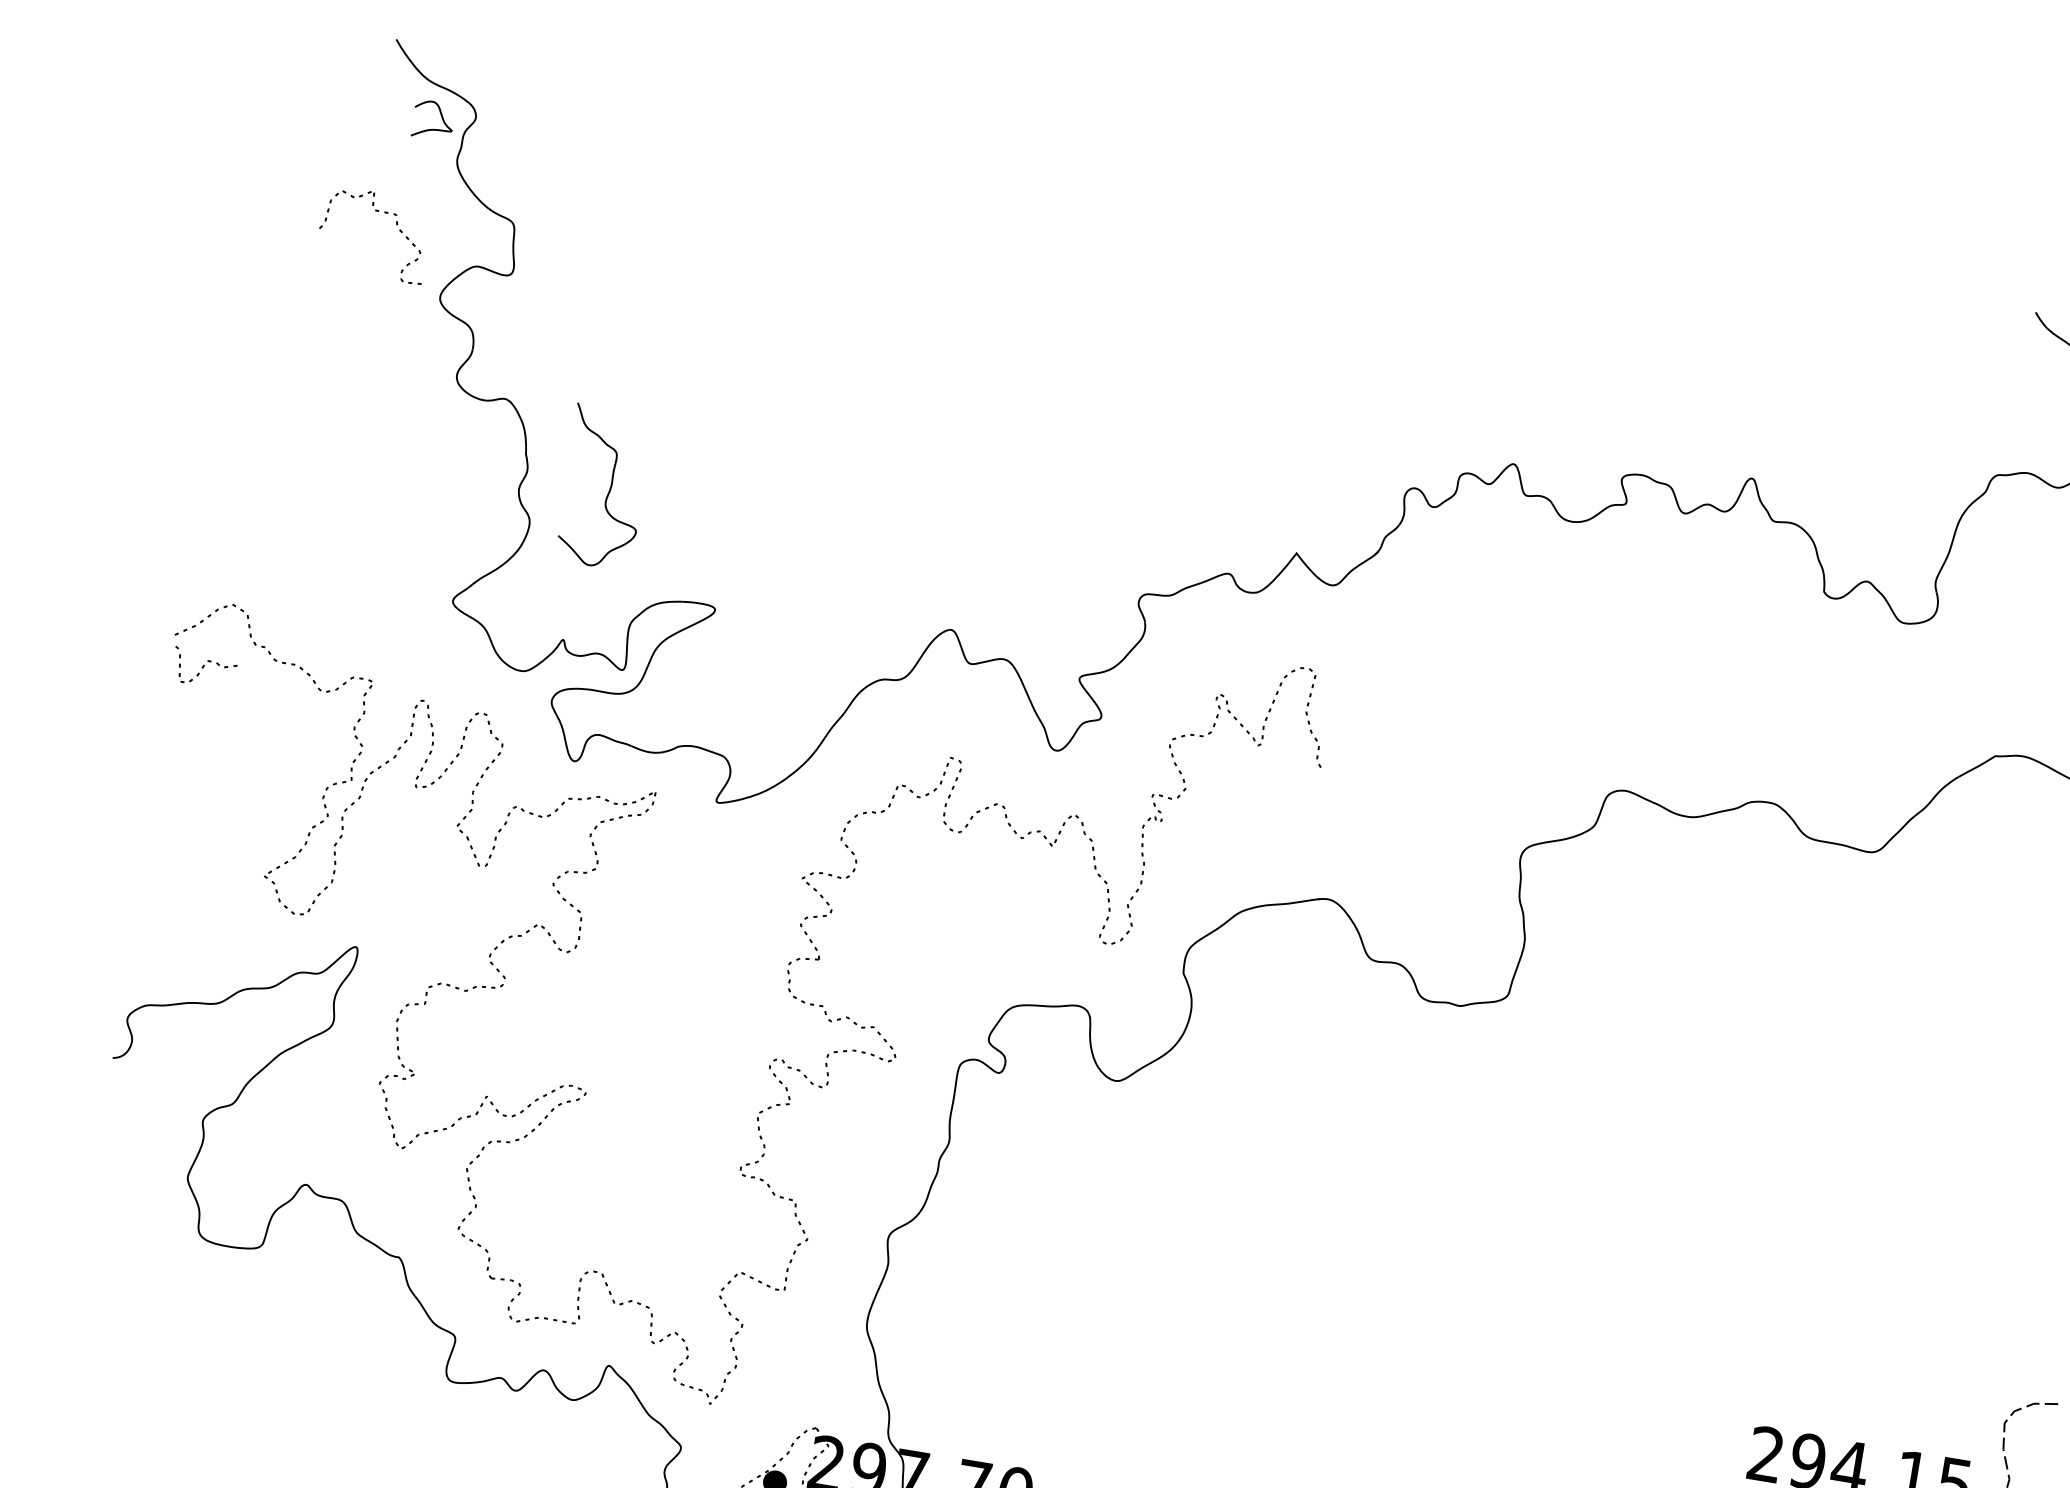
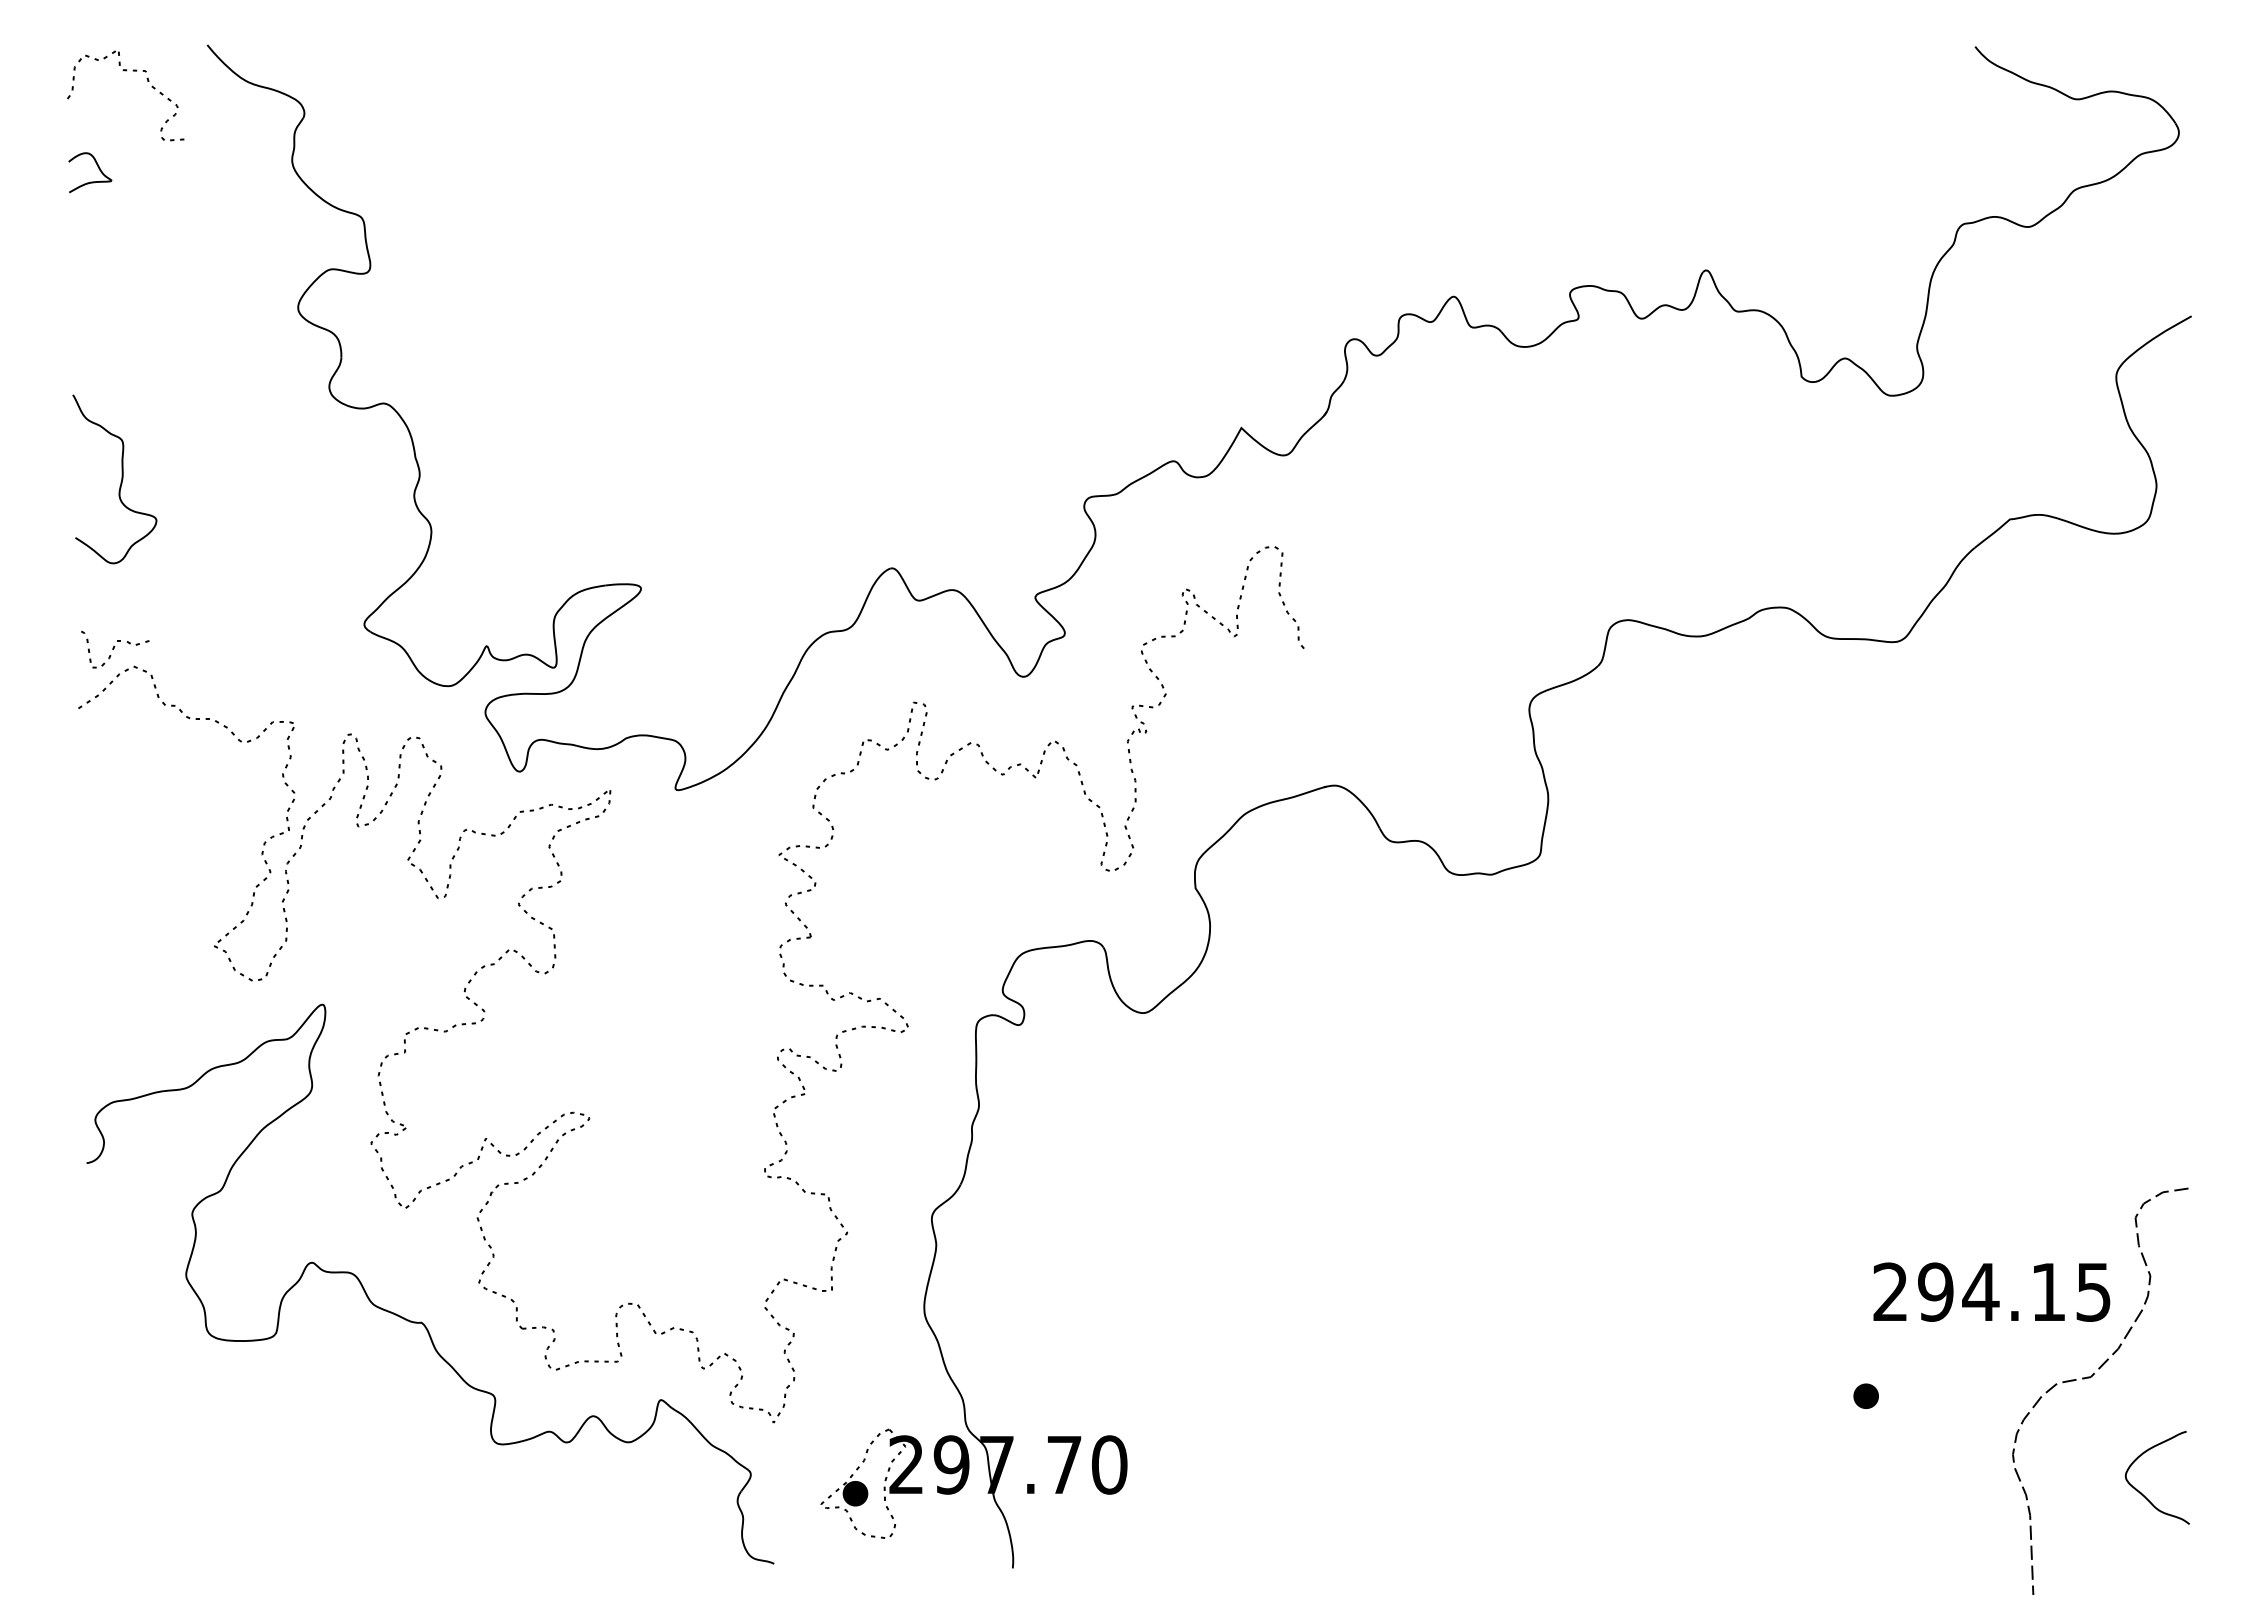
curve: (441, 117) -> (98, 168), moved
curve: (377, 212) -> (125, 71), moved
curve: (608, 491) -> (120, 482), moved
curve: (203, 667) -> (114, 648), moved

